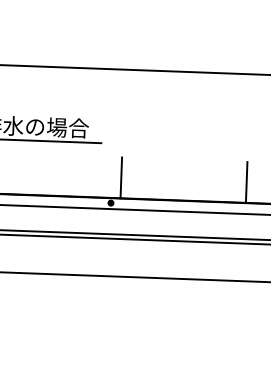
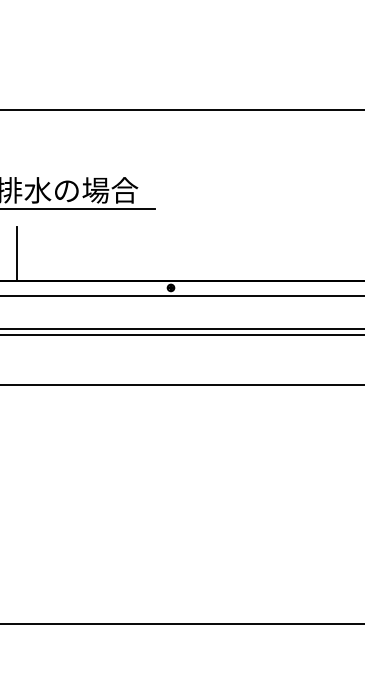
line: (121, 177) -> (183, 253), removed
line: (247, 182) -> (350, 253), removed

